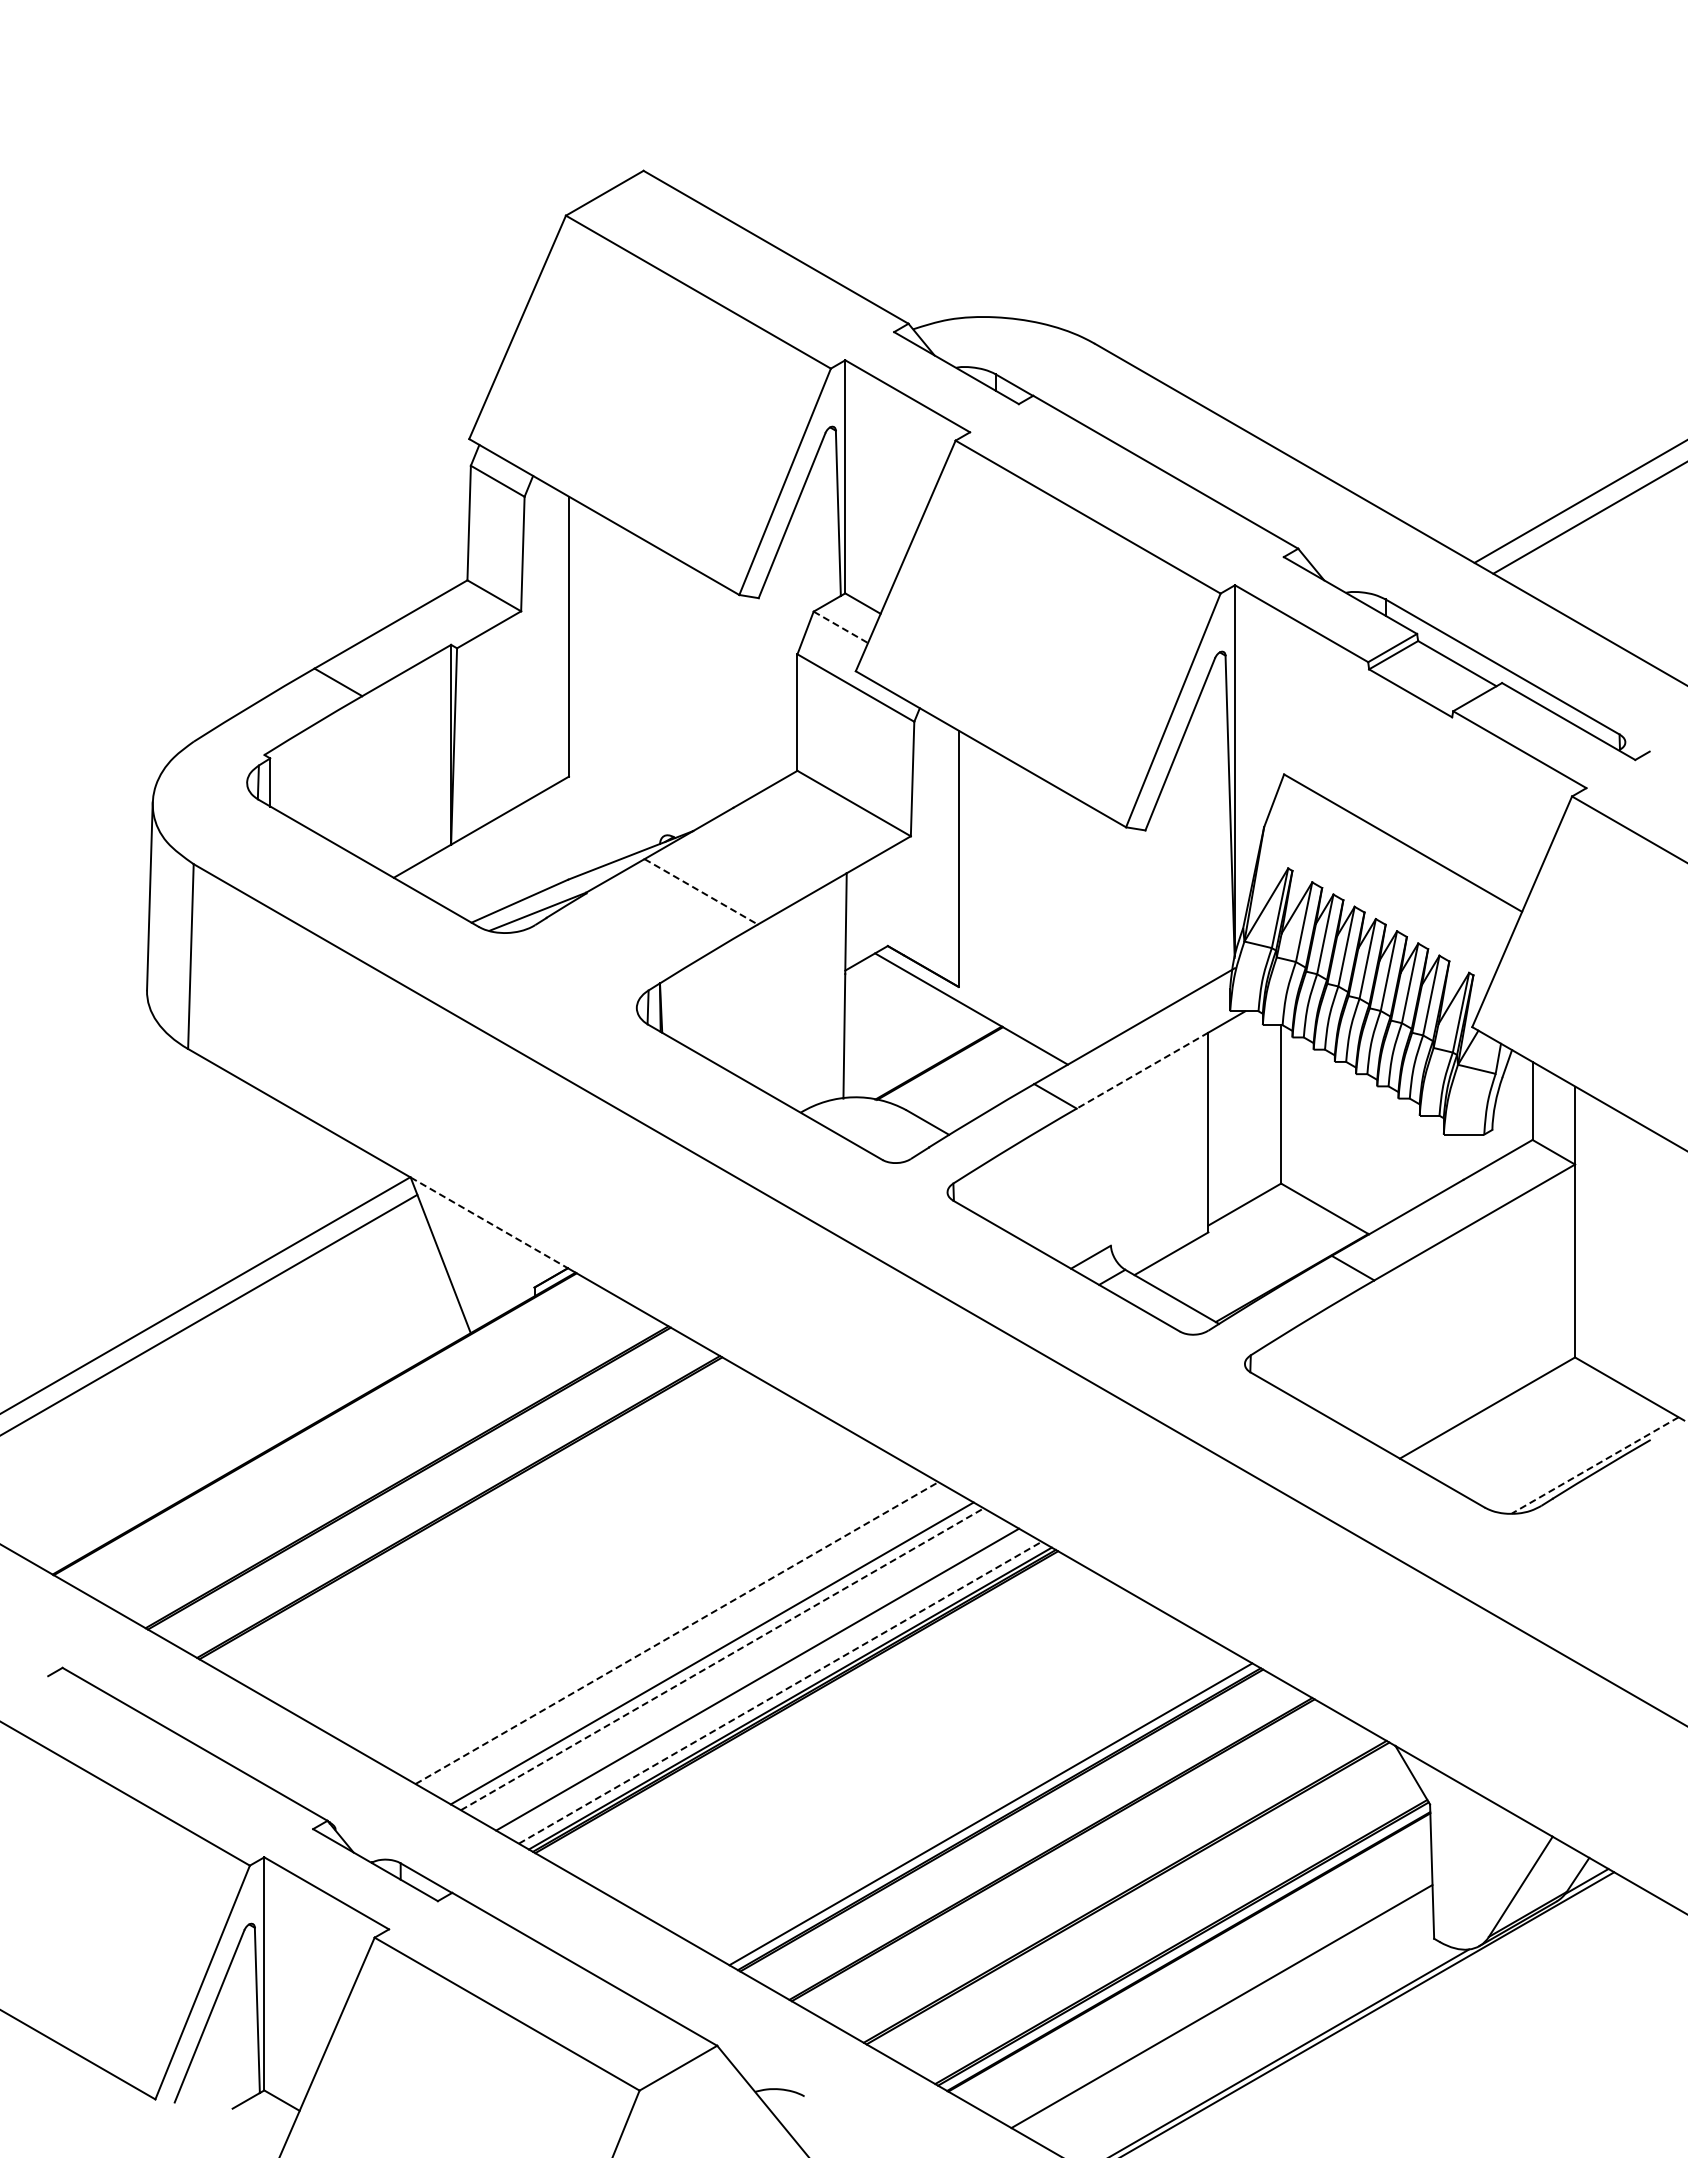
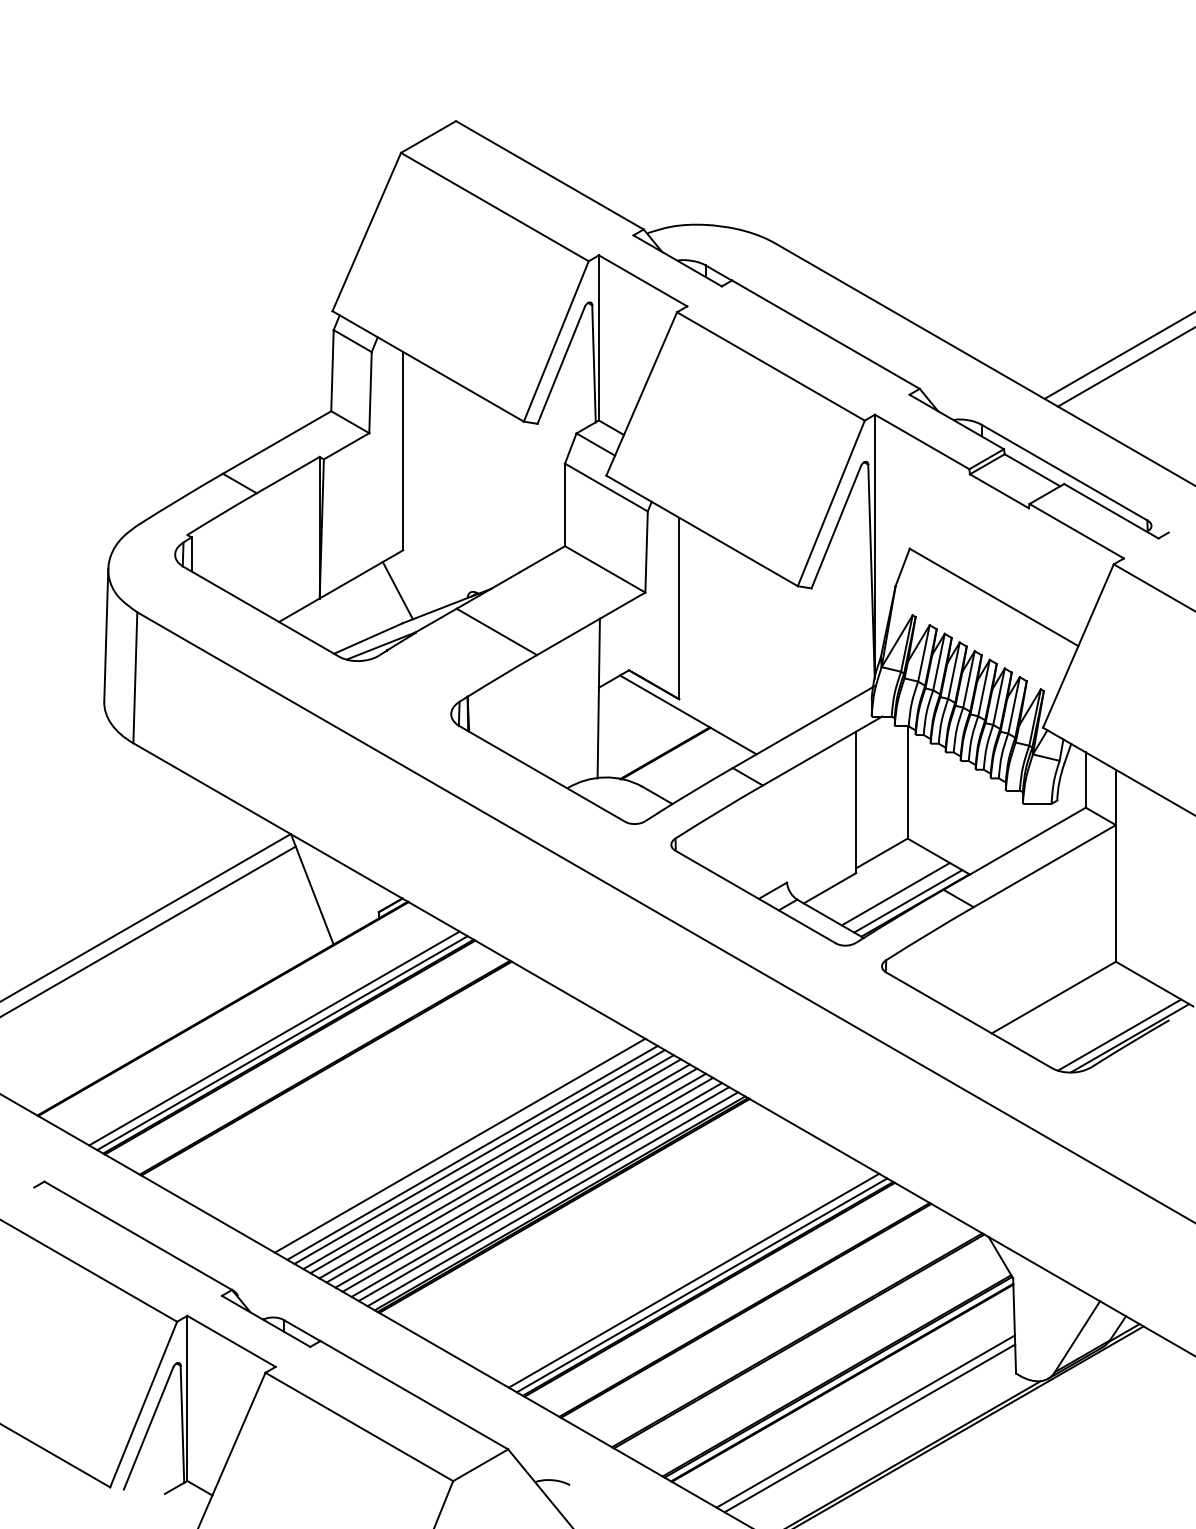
line: (841, 627) -> (596, 444), dashed -> solid
line: (561, 833) -> (397, 590), added
line: (701, 892) -> (497, 632), dashed -> solid
line: (1142, 1070) -> (809, 758), dashed -> solid
line: (489, 1222) -> (346, 866), dashed -> solid
line: (1264, 1262) -> (895, 894), added
line: (1281, 1272) -> (907, 901), added
line: (1580, 1460) -> (1119, 1034), added
line: (386, 1465) -> (273, 1038), added
line: (1594, 1465) -> (1129, 1038), dashed -> solid
line: (398, 1472) -> (282, 1043), added
line: (648, 1617) -> (459, 1145), added
line: (666, 1627) -> (472, 1153), added
line: (677, 1633) -> (480, 1157), dashed -> solid
line: (689, 1640) -> (488, 1162), added
line: (699, 1646) -> (495, 1166), added
line: (722, 1659) -> (511, 1175), dashed -> solid
line: (734, 1666) -> (520, 1180), added
line: (744, 1672) -> (527, 1184), added
line: (767, 1685) -> (543, 1194), added
line: (780, 1692) -> (553, 1199), dashed -> solid
line: (979, 1807) -> (693, 1280), added
line: (1227, 2015) -> (869, 1427), added

